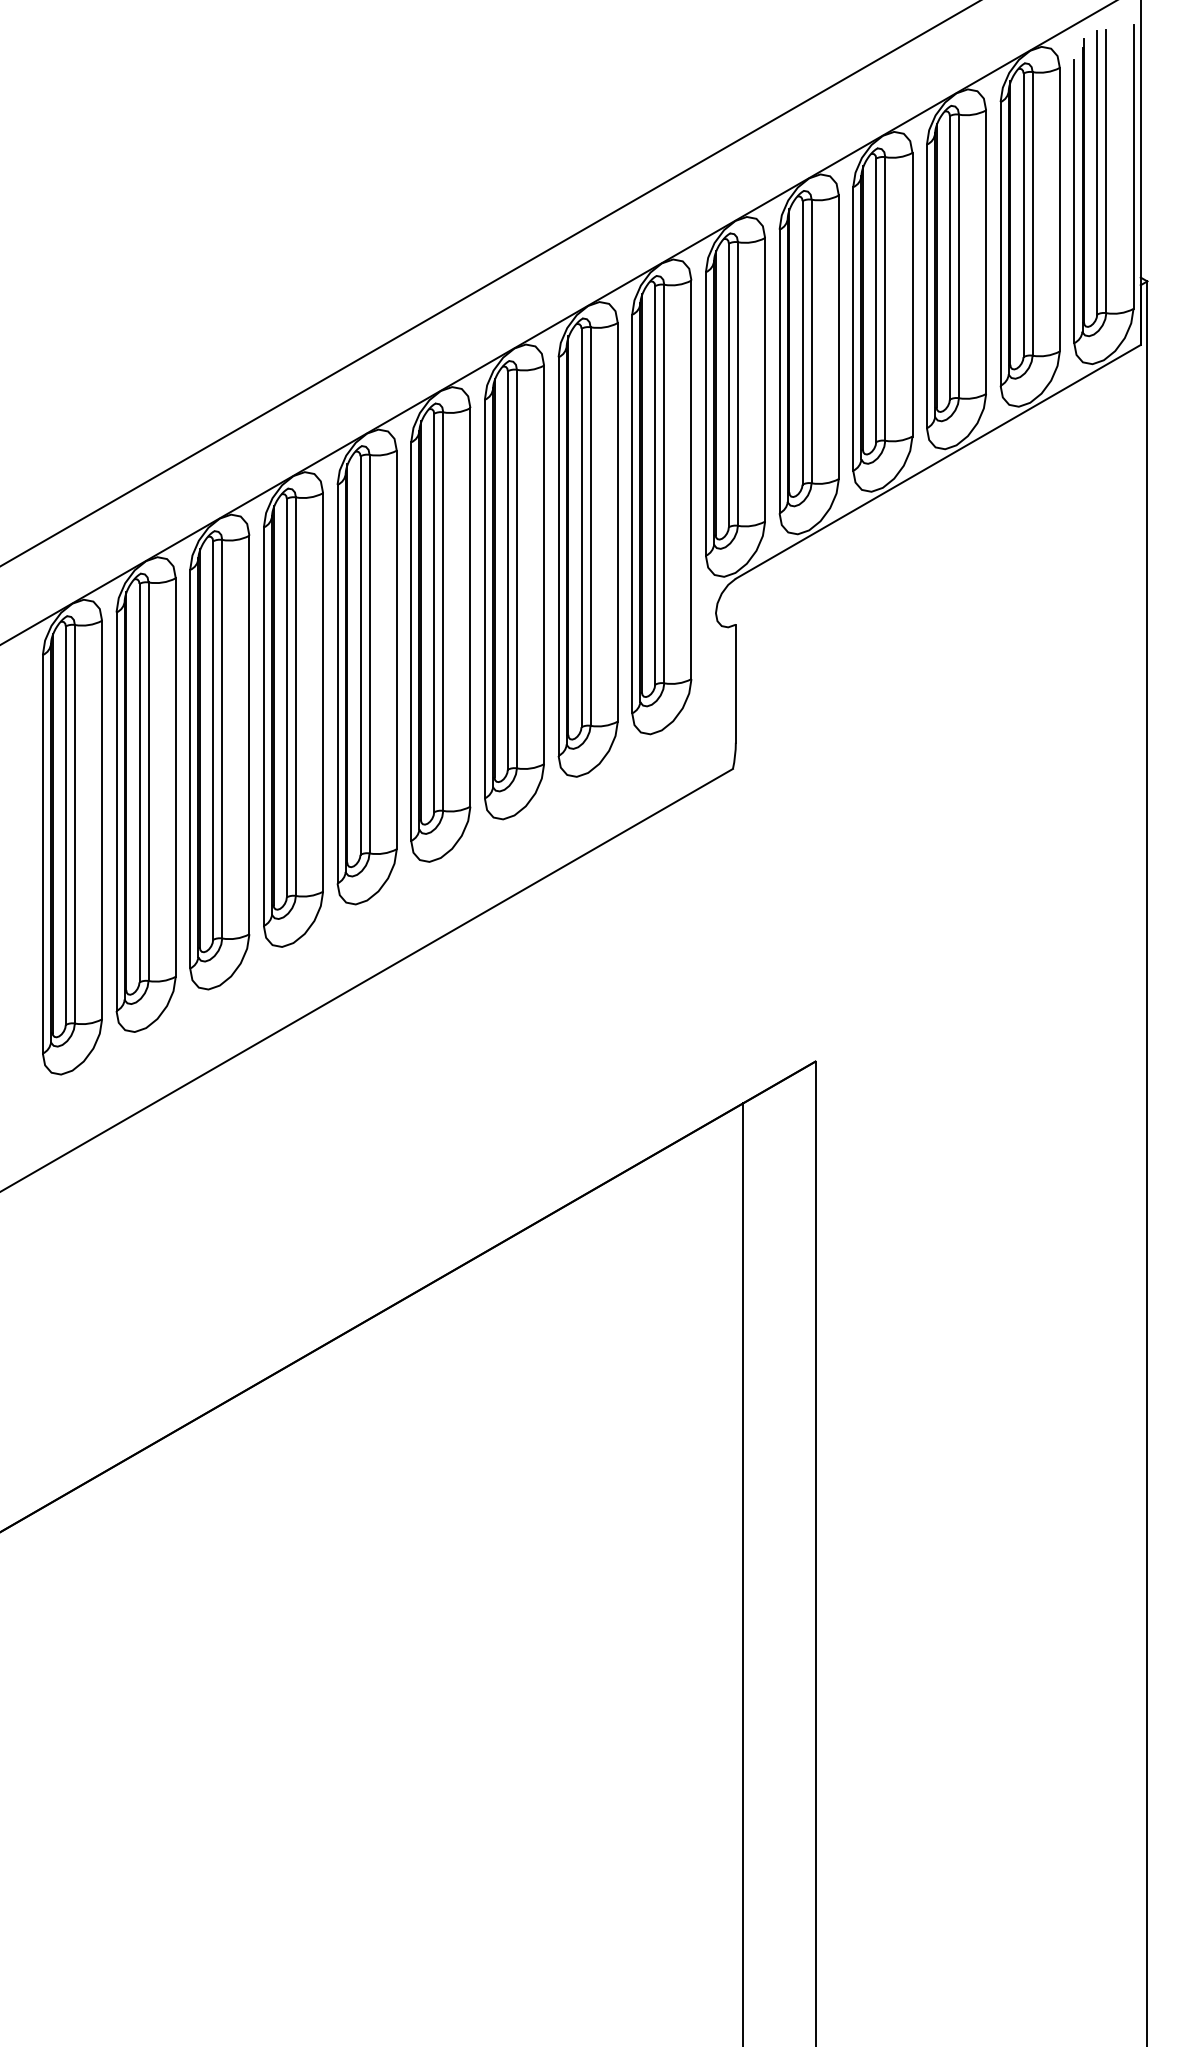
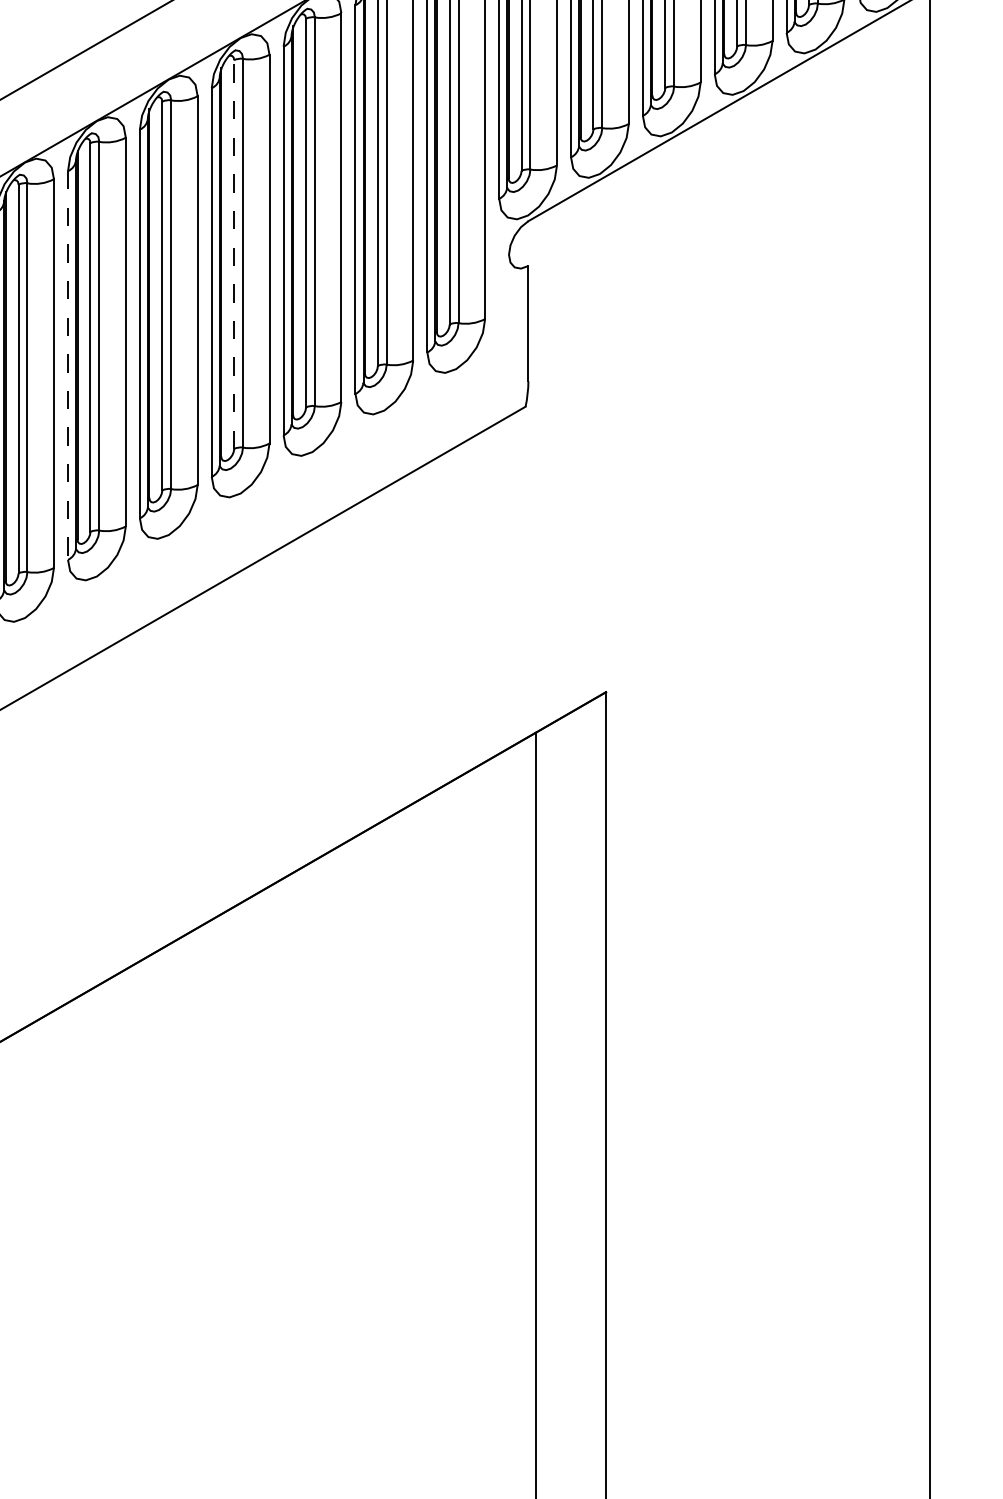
line: (434, 612) -> (234, 254), solid -> dashed
line: (263, 727) -> (67, 366), solid -> dashed

